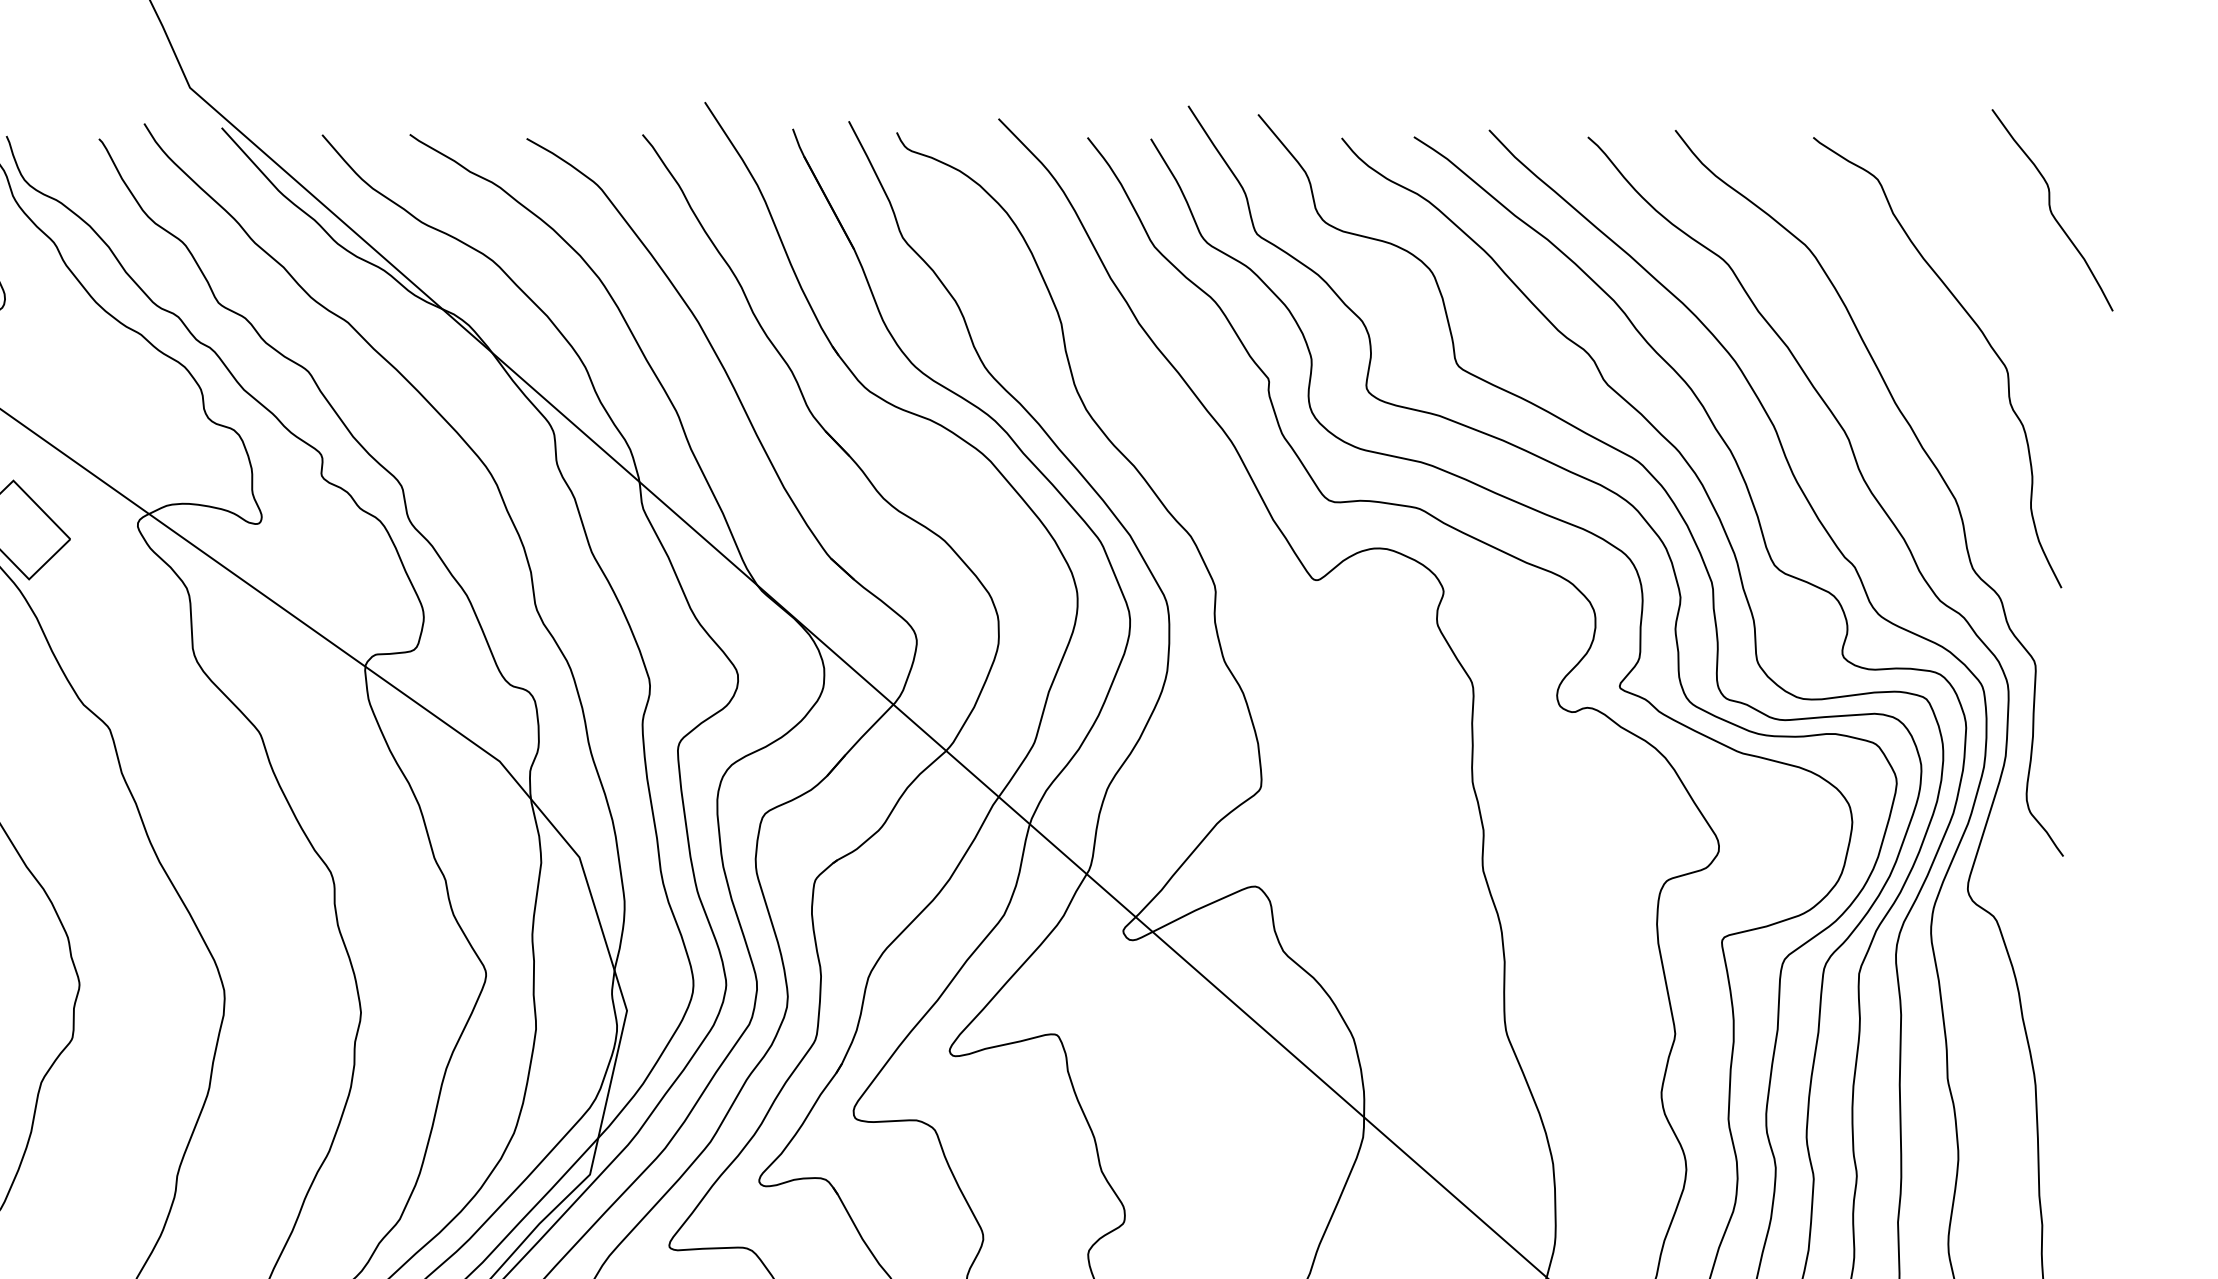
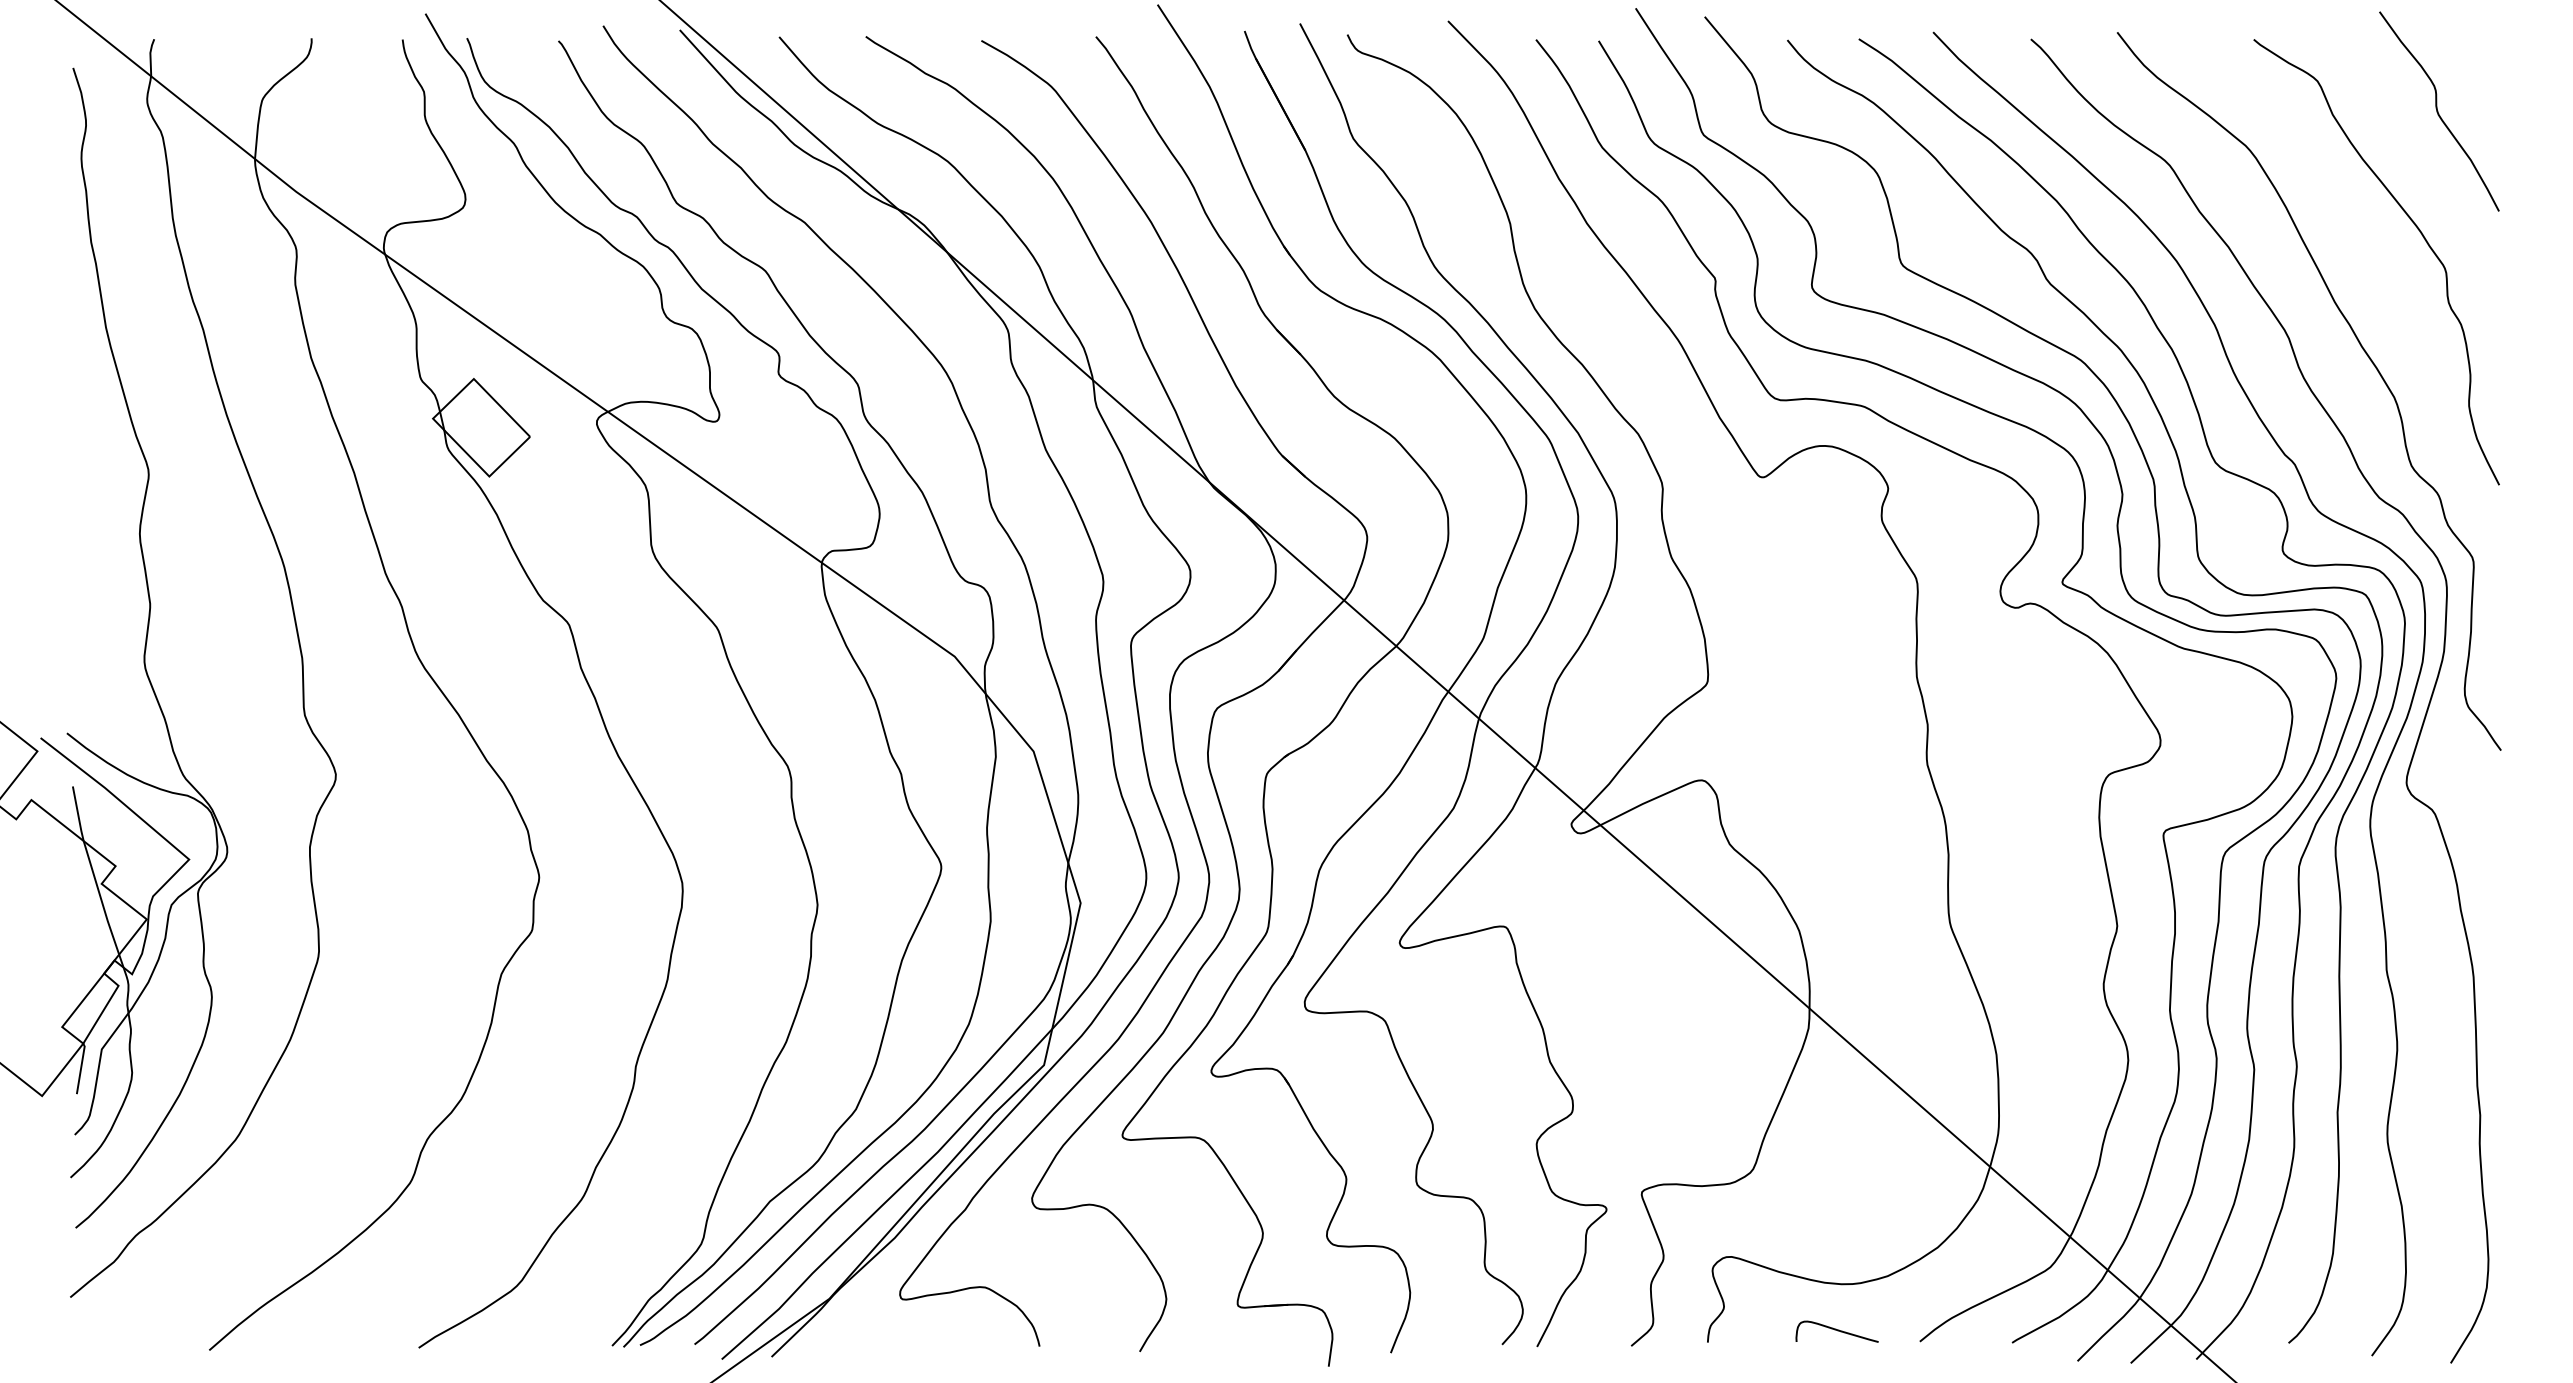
curve: (2051, 210) -> (2438, 111), moved

